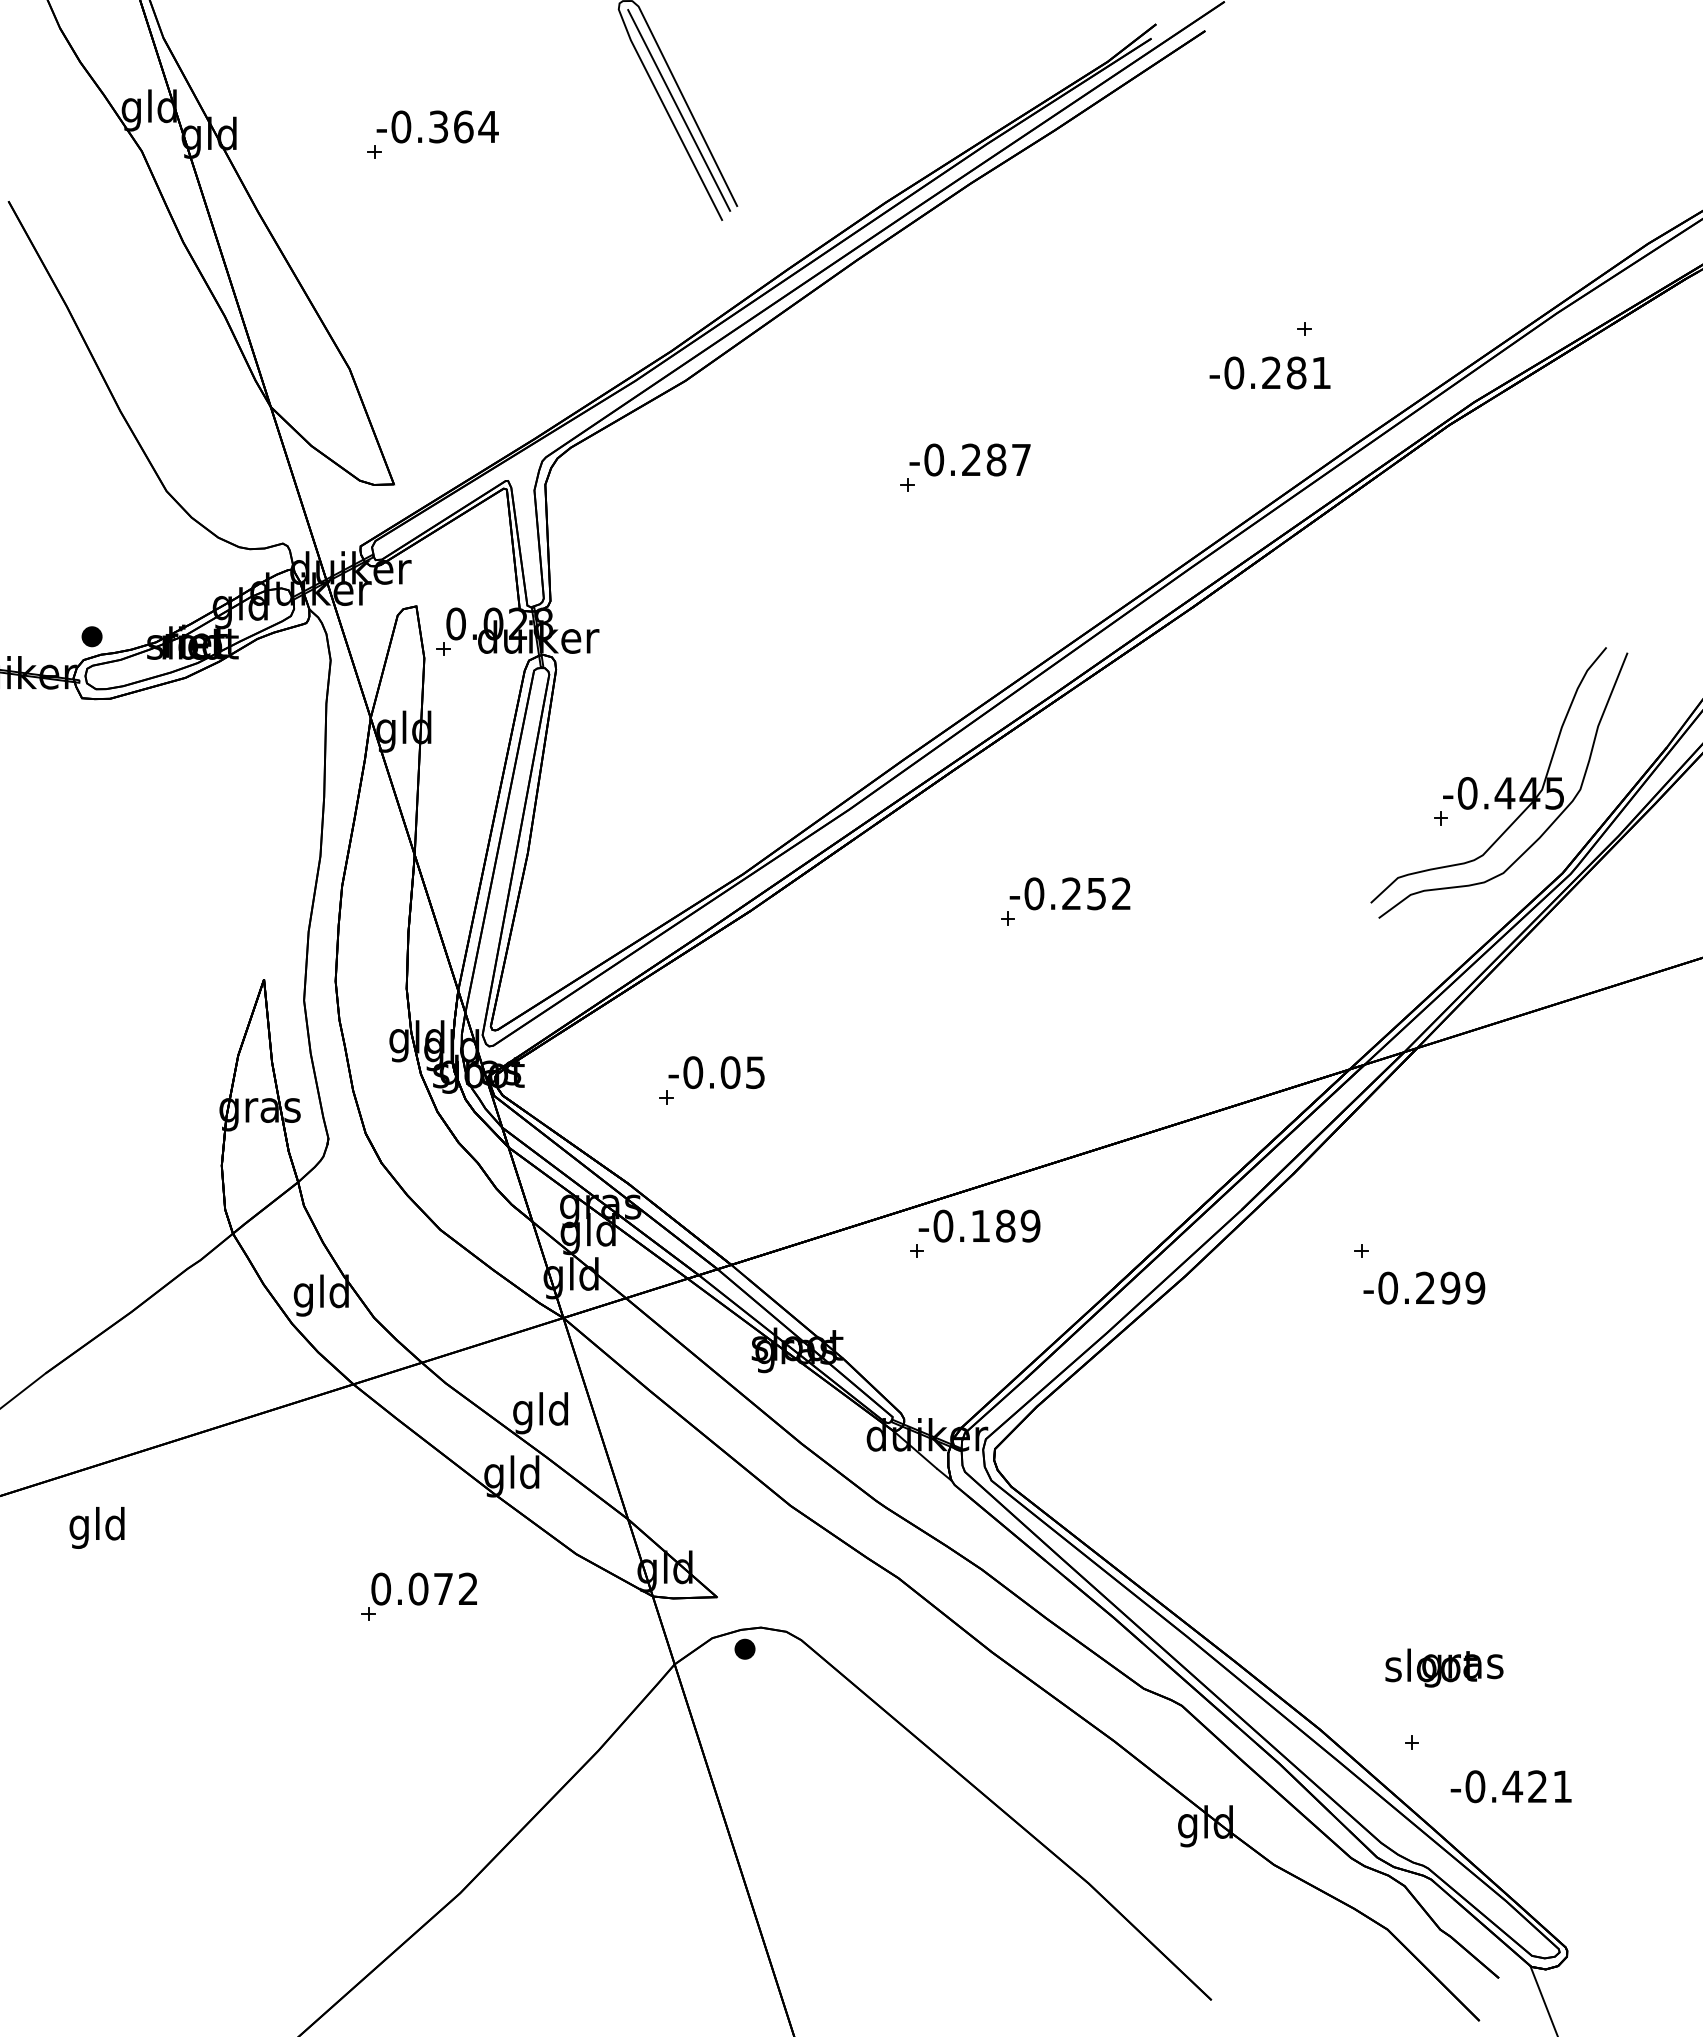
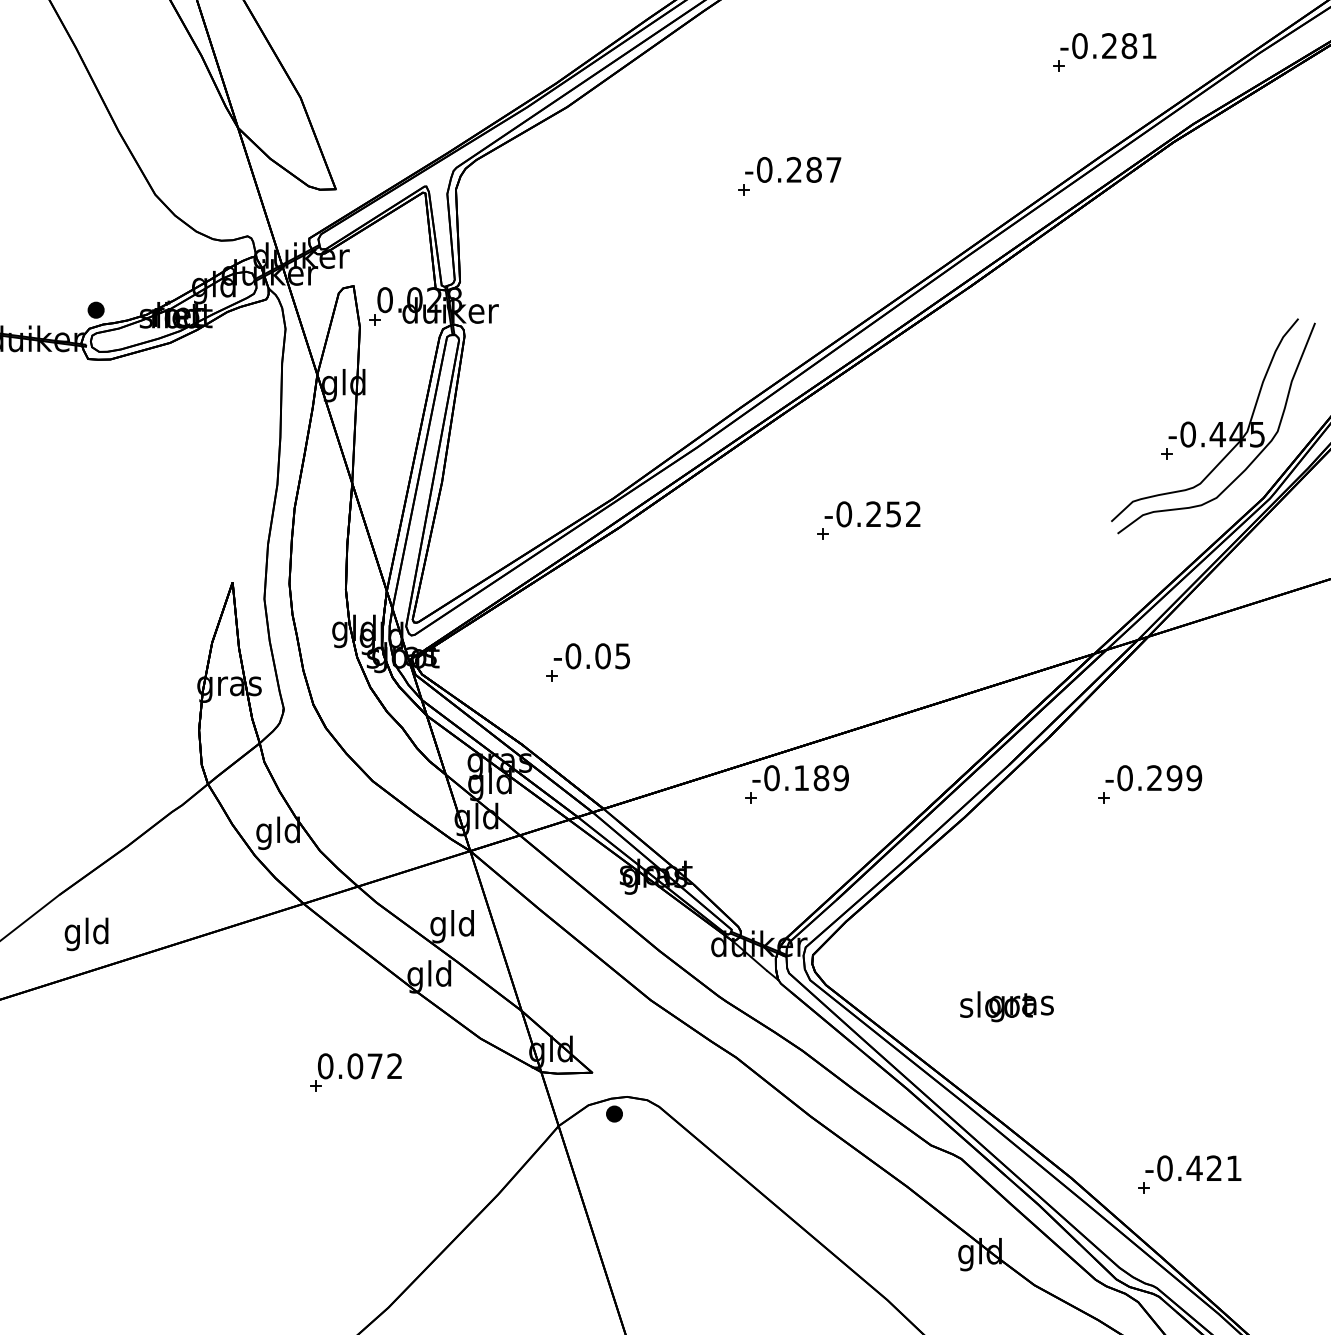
text: (1269, 372) -> (1107, 45), moved
text: (1424, 1287) -> (1153, 777), moved
text: (96, 1527) -> (86, 934), moved
text: (1444, 1667) -> (1007, 1006), moved
text: (1510, 1786) -> (1192, 1168), moved

